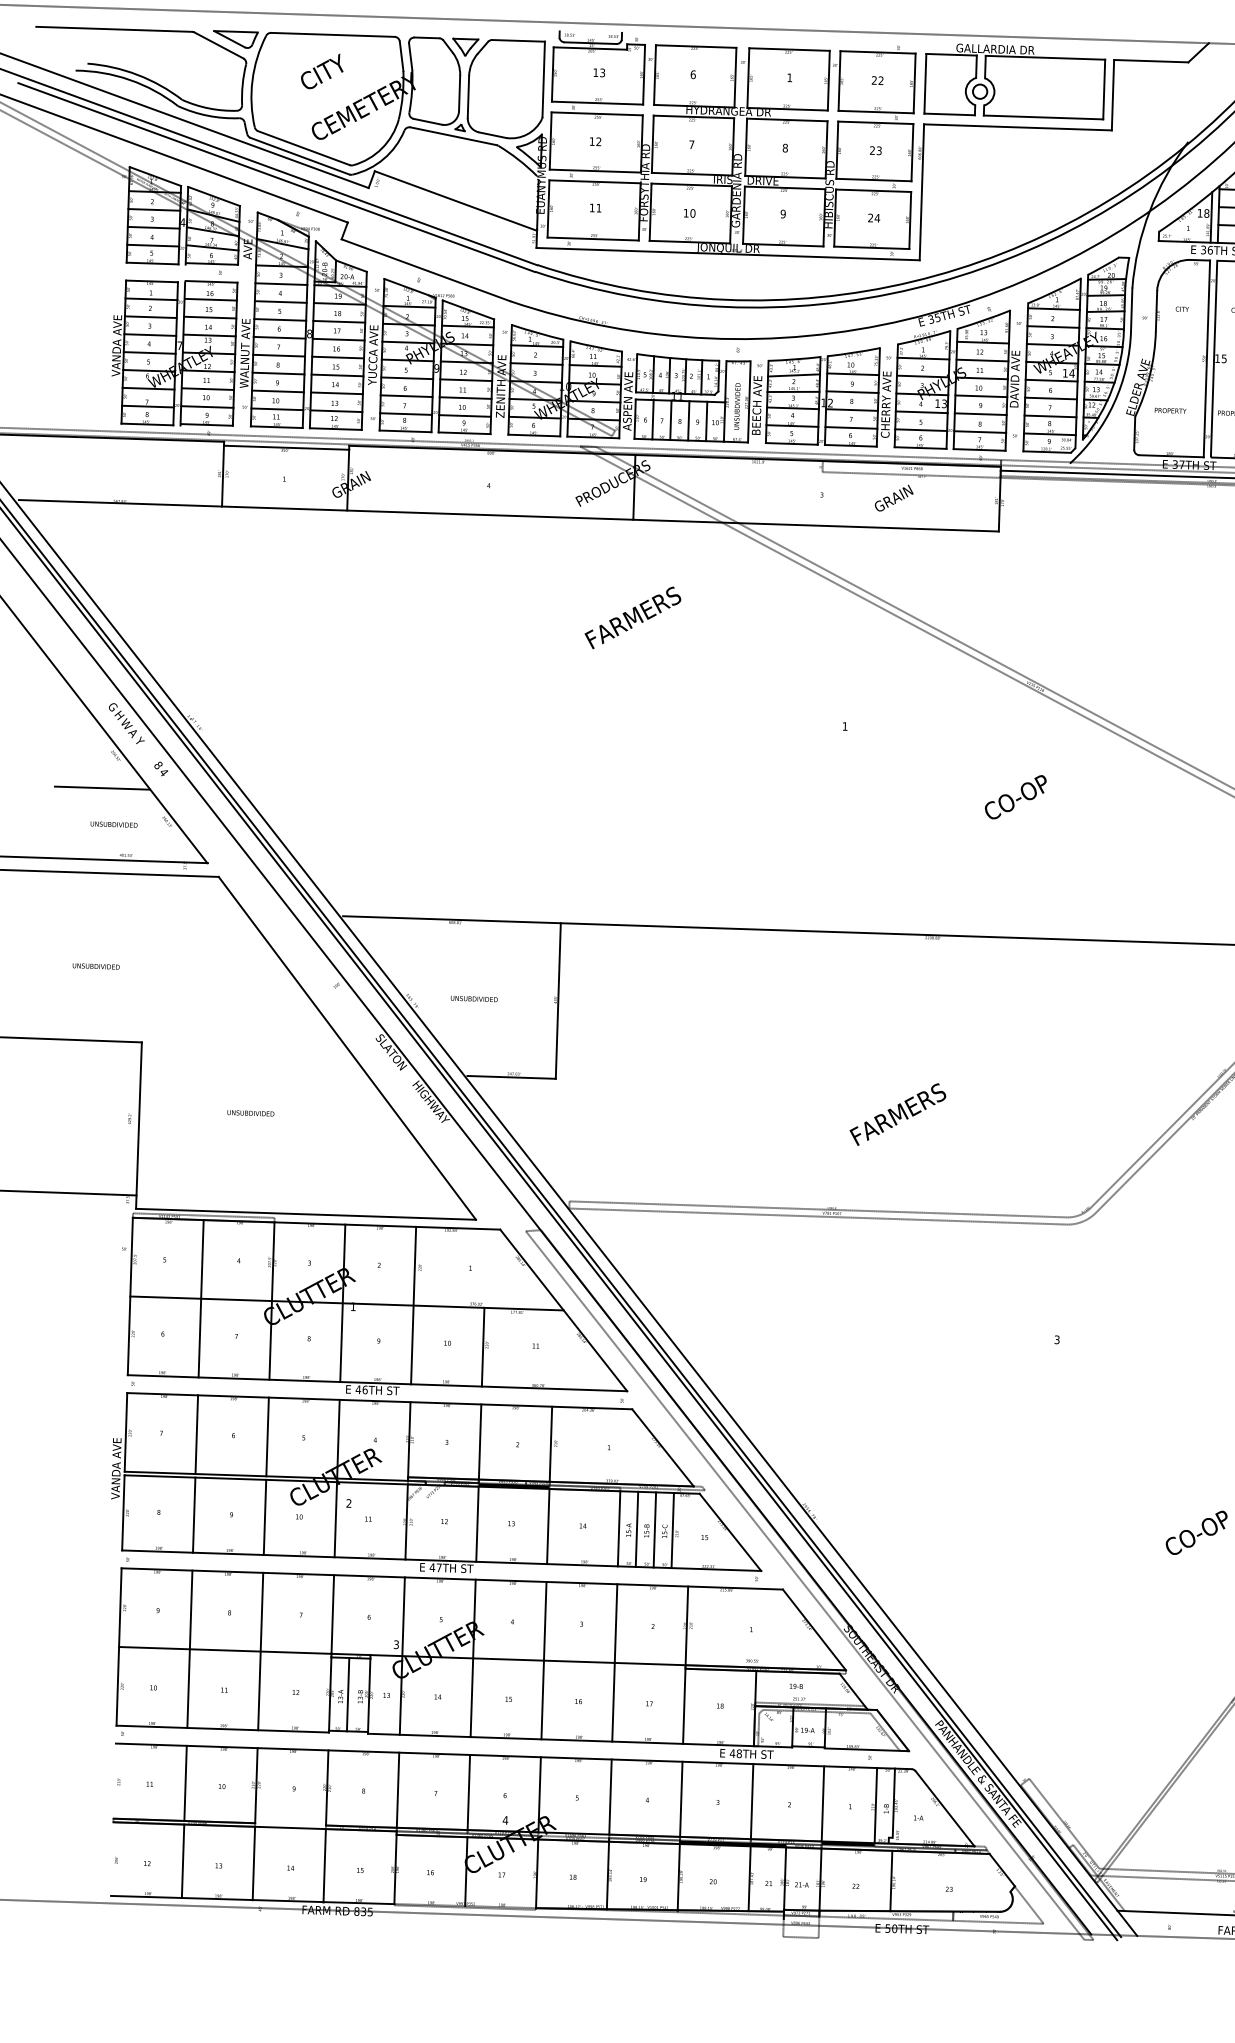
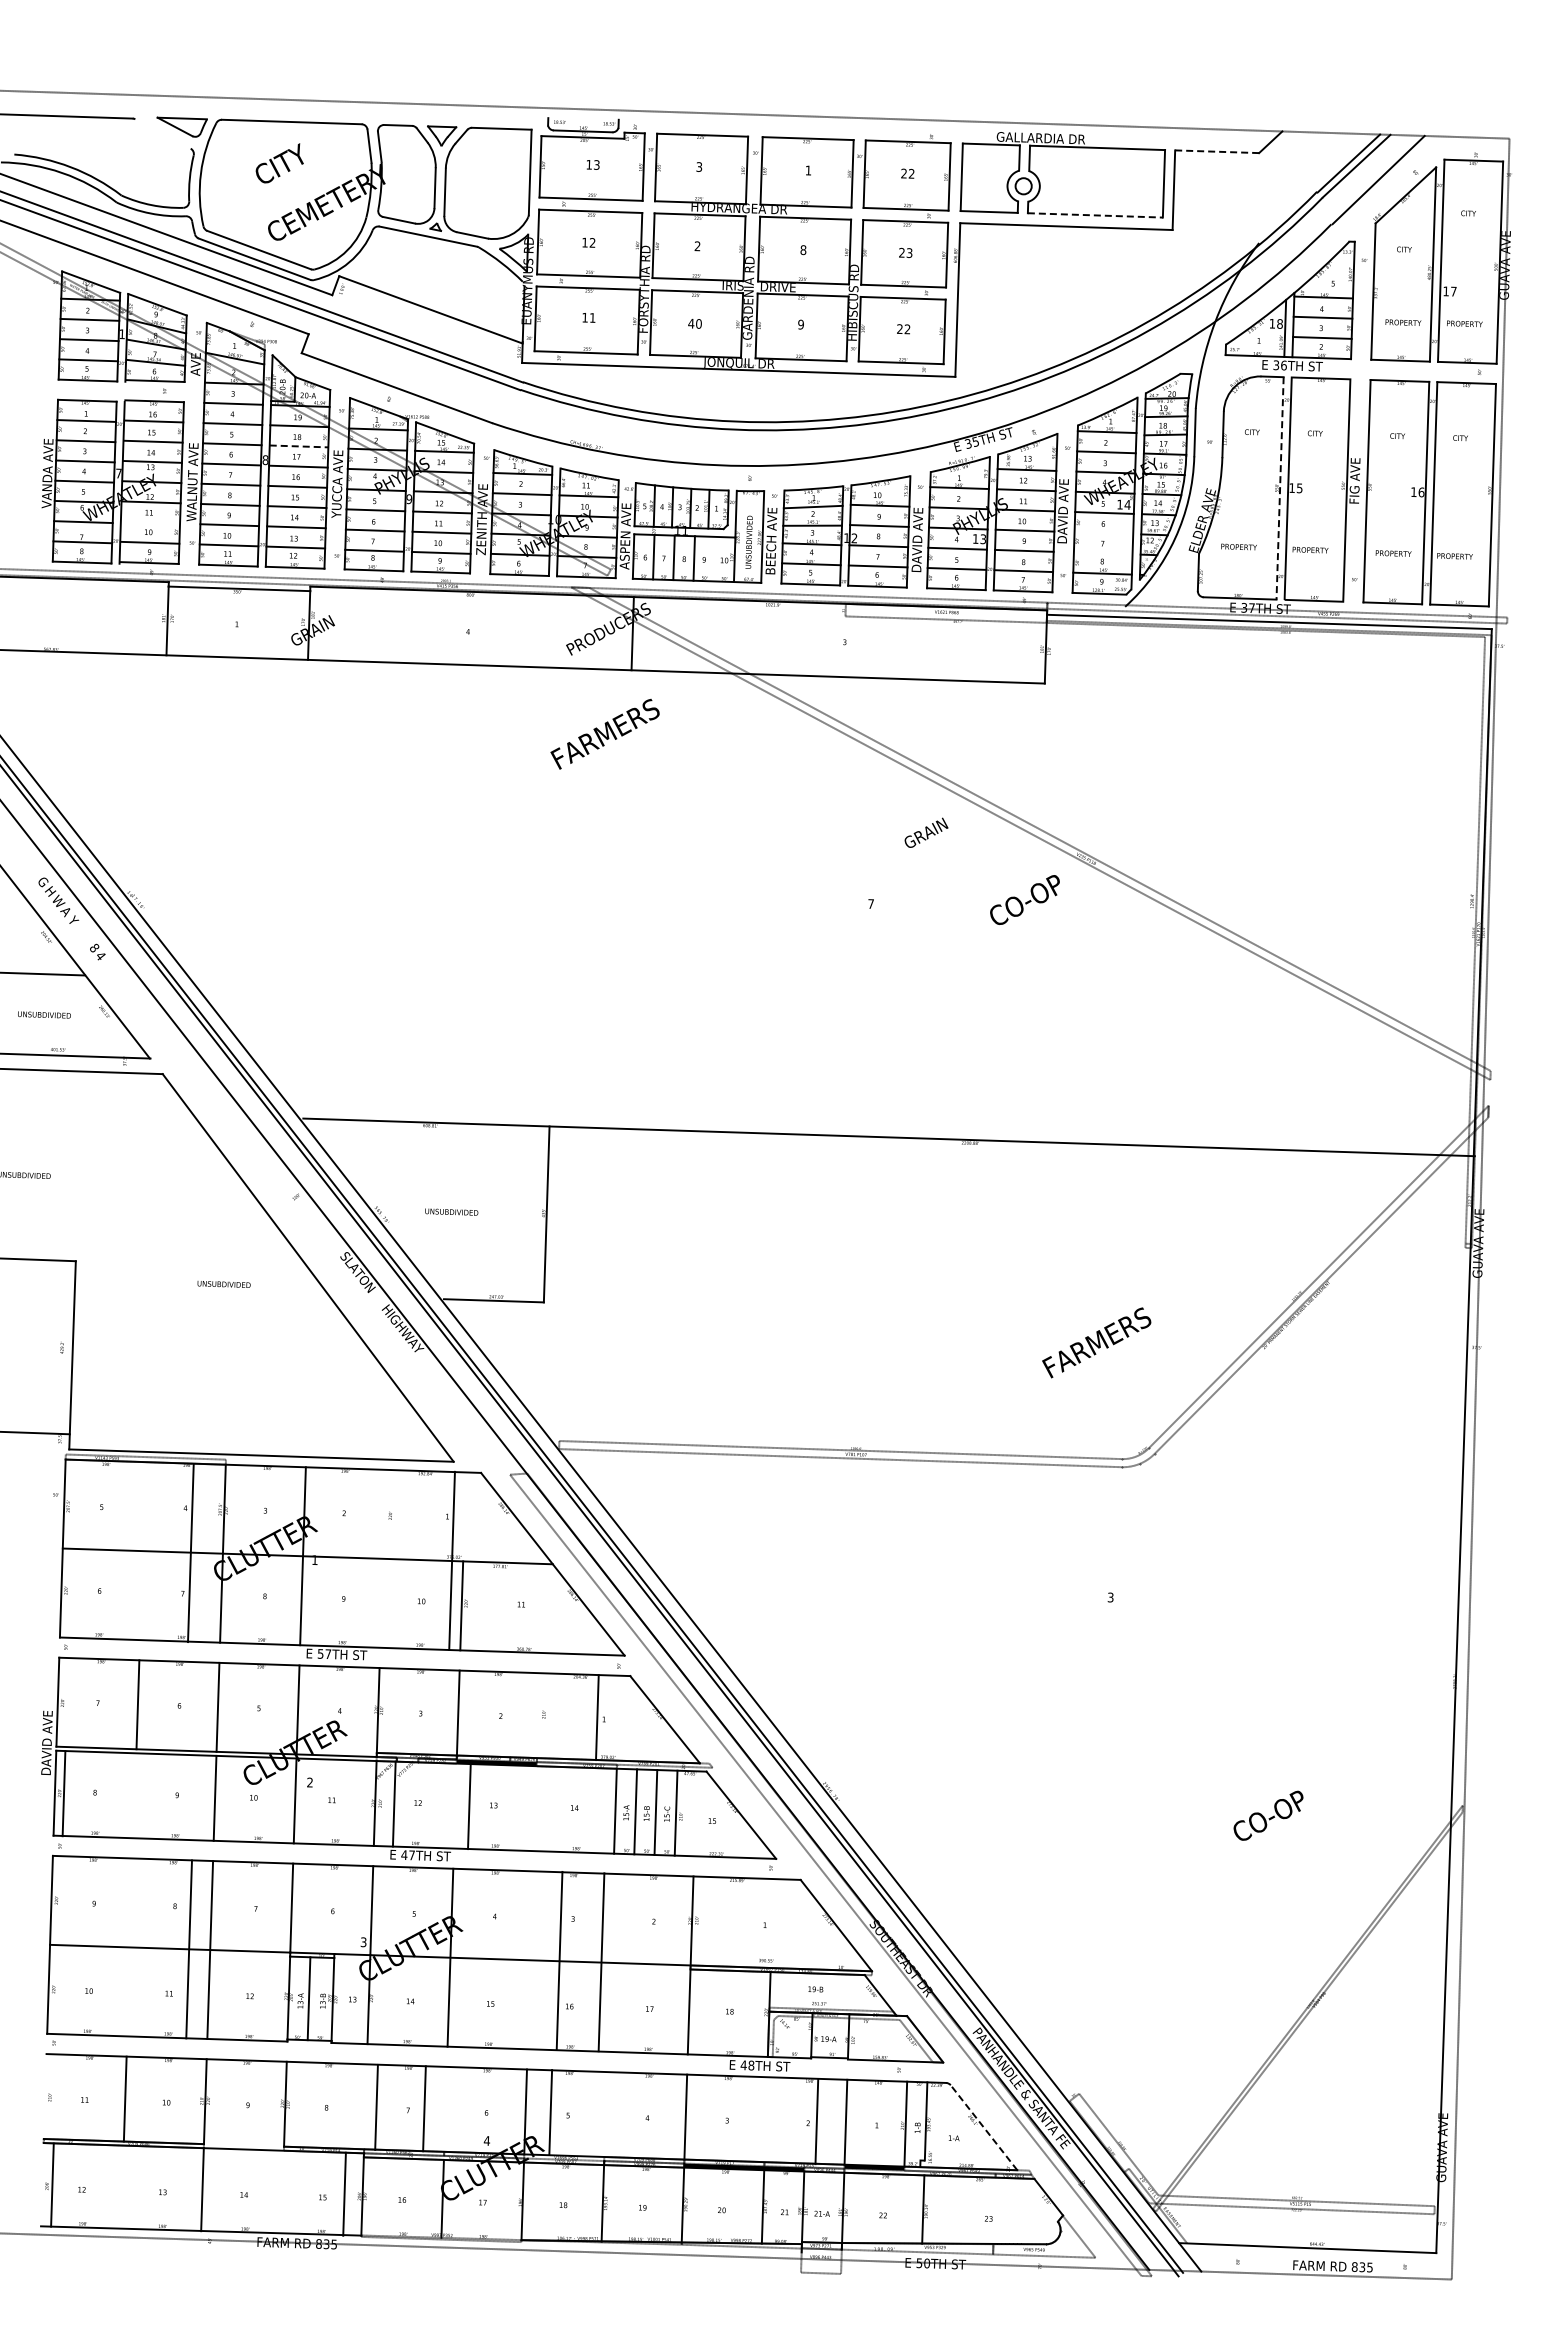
line: (218, 45) -> (162, 133), removed
line: (1151, 60) -> (1217, 151), solid -> dashed
text: (693, 74) -> (699, 166), 6 -> 3
line: (1043, 117) -> (1095, 215), solid -> dashed
text: (691, 144) -> (697, 246), 7 -> 2
text: (686, 213) -> (691, 323), 10 -> 40
text: (877, 218) -> (907, 329), 24 -> 22
text: (183, 222) -> (122, 334), 4 -> 1
line: (339, 321) -> (299, 446), solid -> dashed
line: (1207, 359) -> (1280, 488), solid -> dashed
line: (207, 389) -> (150, 522), removed
line: (1050, 398) -> (1103, 533), removed
text: (886, 404) -> (917, 539), CHERRY AVE -> DAVID AVE
line: (1049, 416) -> (1102, 553), removed
line: (706, 420) -> (714, 558), removed
text: (894, 497) -> (926, 832), moved
text: (632, 618) -> (604, 734), moved
text: (844, 726) -> (870, 903), 1 -> 7
text: (1015, 796) -> (1024, 899), moved
text: (250, 1113) -> (223, 1284), moved
text: (897, 1114) -> (1096, 1342), moved
line: (200, 1299) -> (190, 1553), moved
line: (413, 1305) -> (451, 1560), moved
text: (361, 1390) -> (324, 1654), 46TH -> 57TH
line: (551, 1444) -> (597, 1717), moved
text: (115, 1468) -> (46, 1742), VANDA AVE -> DAVID AVE
line: (193, 1514) -> (63, 1793), moved
line: (476, 1523) -> (393, 1803), moved
line: (548, 1526) -> (469, 1806), moved
line: (190, 1649) -> (189, 1949), moved
line: (543, 1660) -> (601, 1962), moved
line: (614, 1662) -> (559, 1960), moved
line: (398, 1789) -> (424, 2108), moved
line: (468, 1791) -> (376, 2106), moved
line: (610, 1797) -> (550, 2112), moved
line: (751, 1801) -> (816, 2121), moved
line: (945, 1808) -> (984, 2127), solid -> dashed
line: (183, 1860) -> (52, 2184), moved
line: (324, 1865) -> (344, 2193), moved

